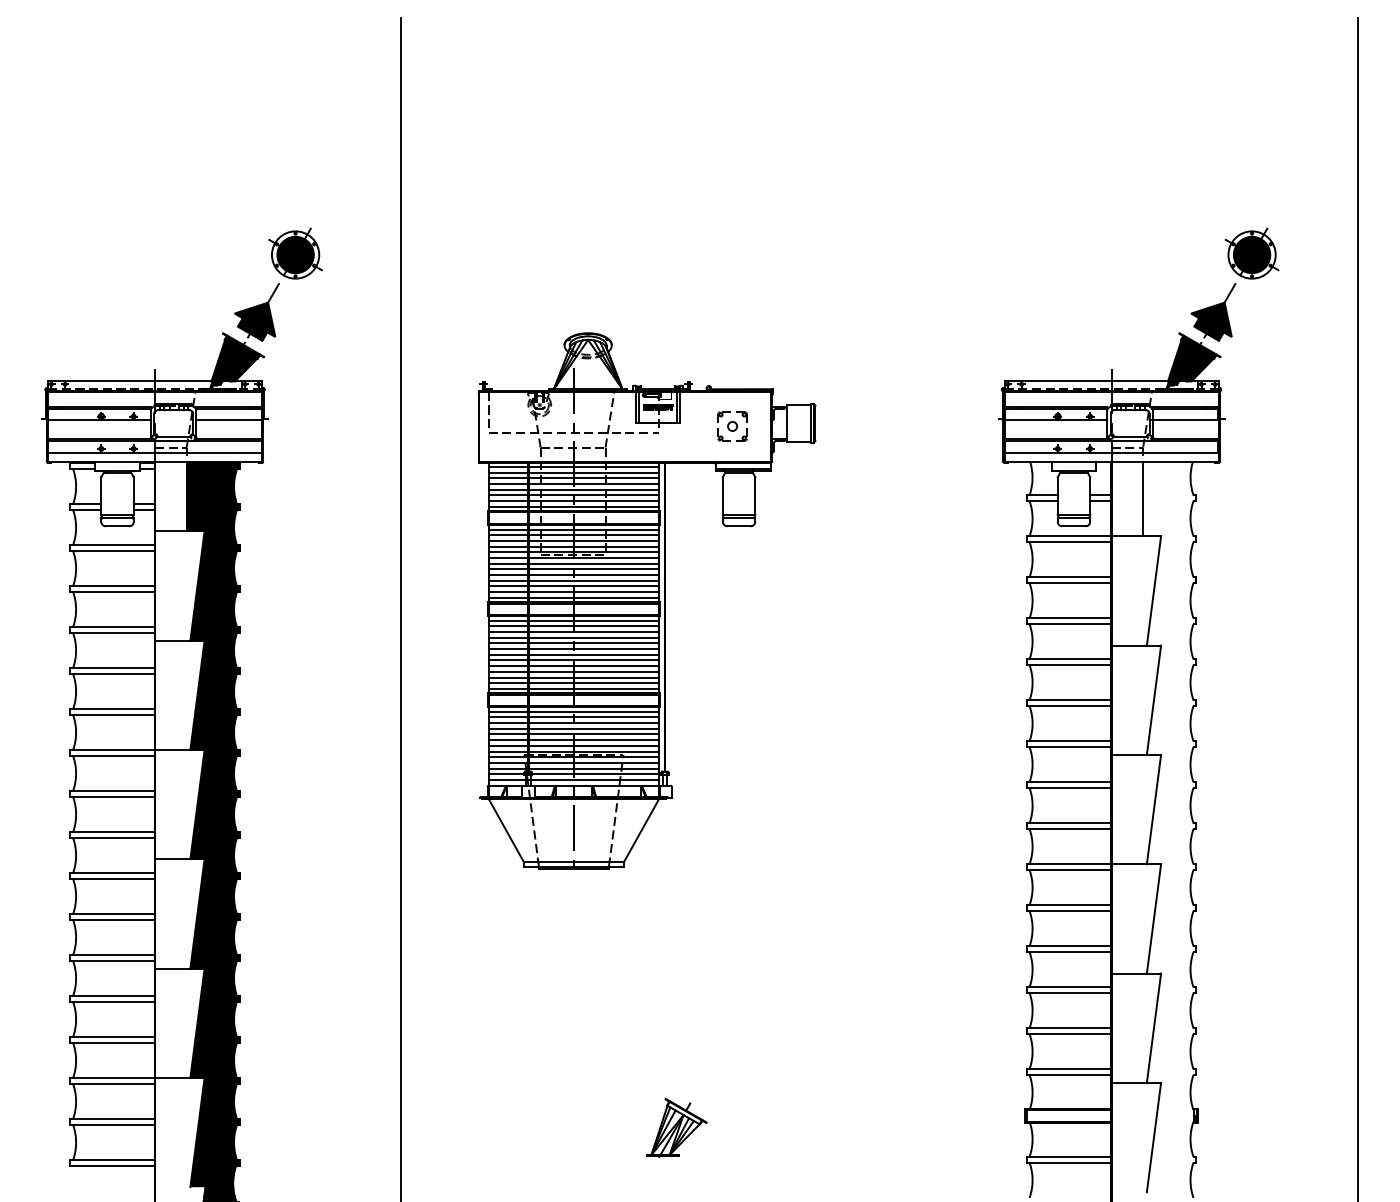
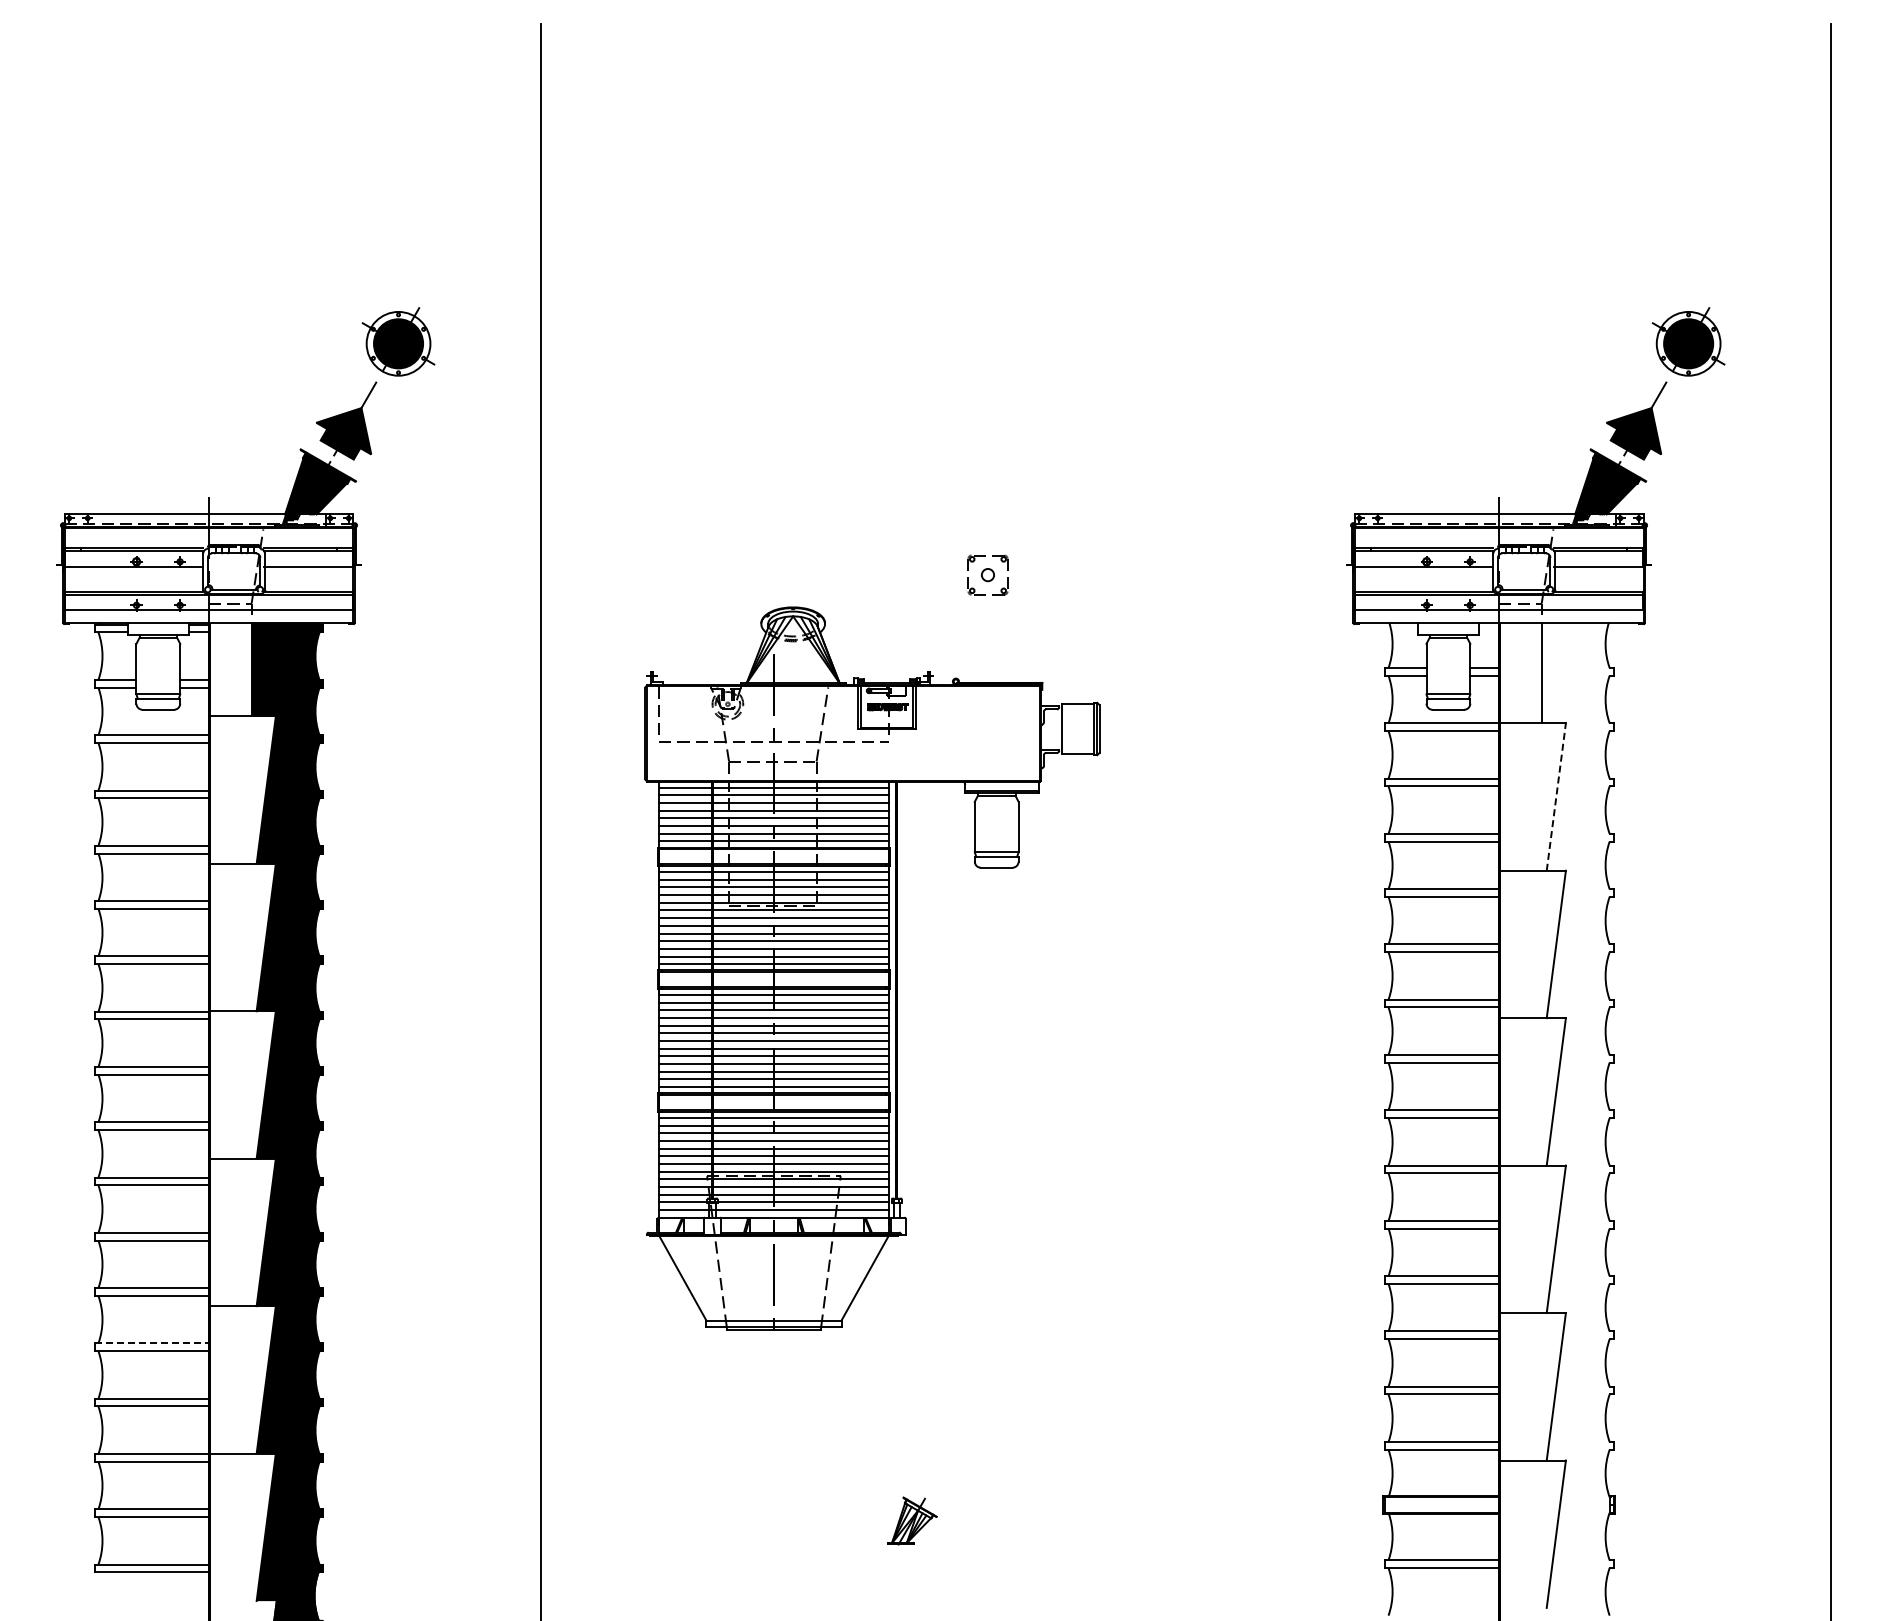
line: (1154, 590) -> (1556, 796), solid -> dashed
part: (646, 601) -> (872, 968), moved
line: (113, 996) -> (152, 1343), solid -> dashed
part: (676, 1127) -> (912, 1520), size x0.6

